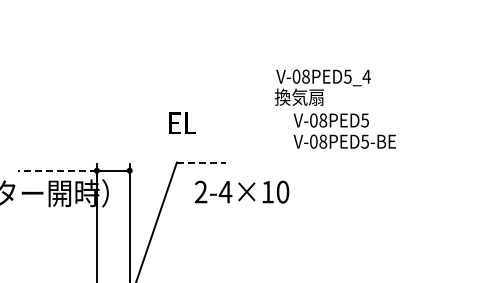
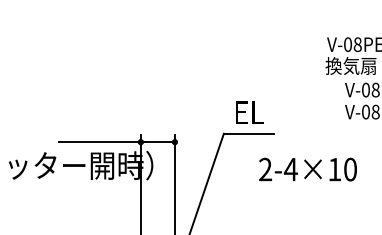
text: (182, 122) -> (249, 111), moved
line: (201, 162) -> (249, 133), dashed -> solid
line: (57, 170) -> (100, 141), dashed -> solid
text: (241, 191) -> (307, 168), moved

